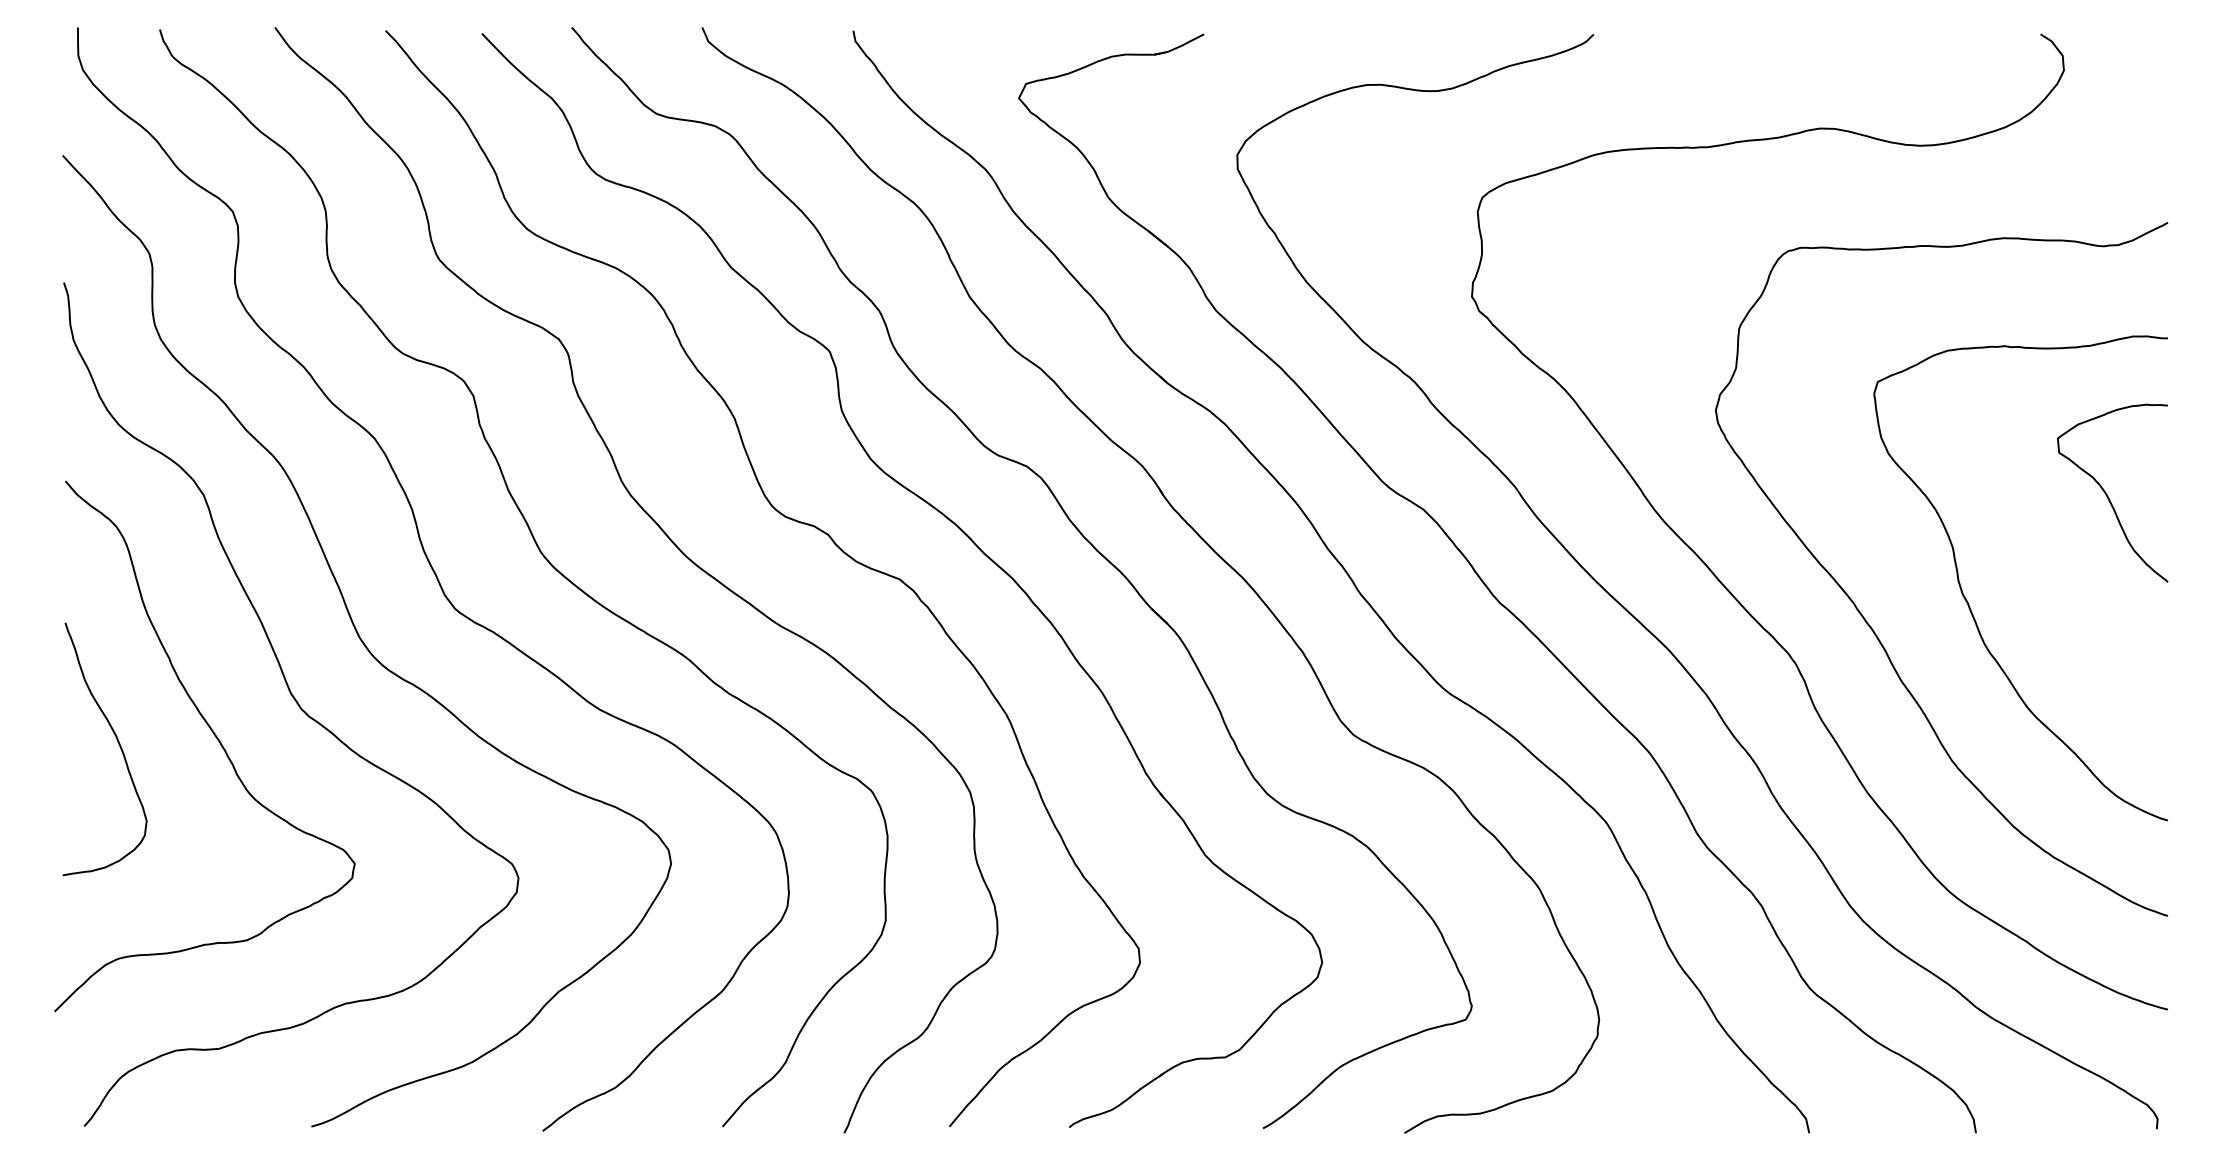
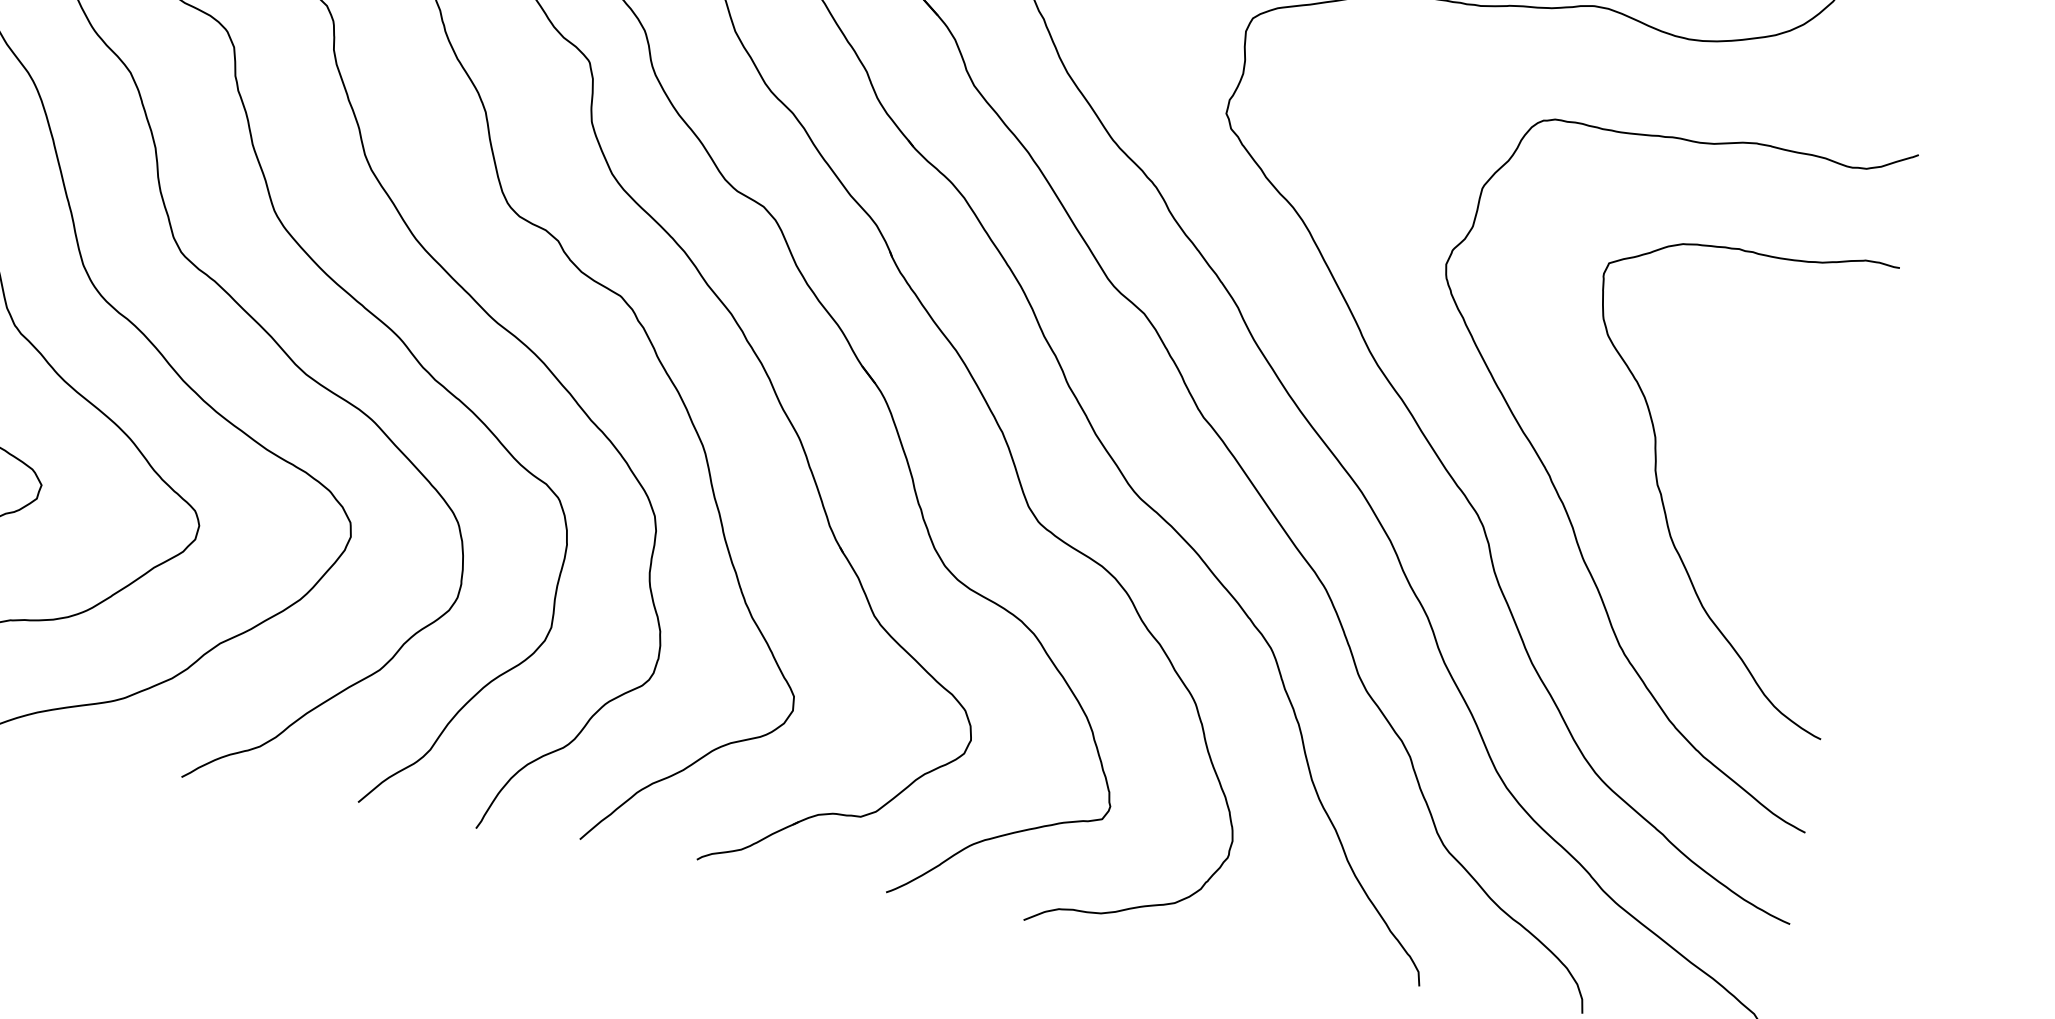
curve: (2107, 494) -> (1815, 410), removed

